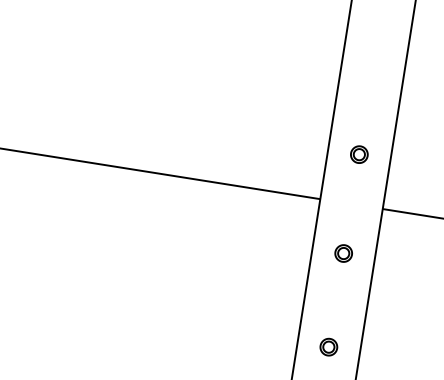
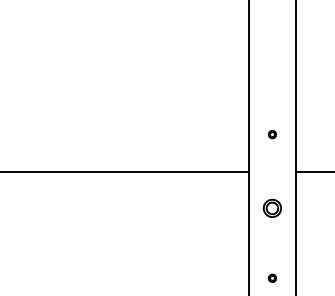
part: (359, 154) -> (272, 134), size x0.6
part: (343, 253) -> (272, 208), size x1.4
part: (328, 347) -> (272, 278), size x0.6

